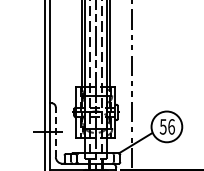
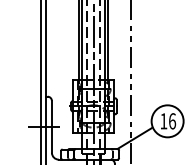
text: (162, 126) -> (163, 120), 56 -> 16
line: (55, 132) -> (51, 127), dashed -> solid

